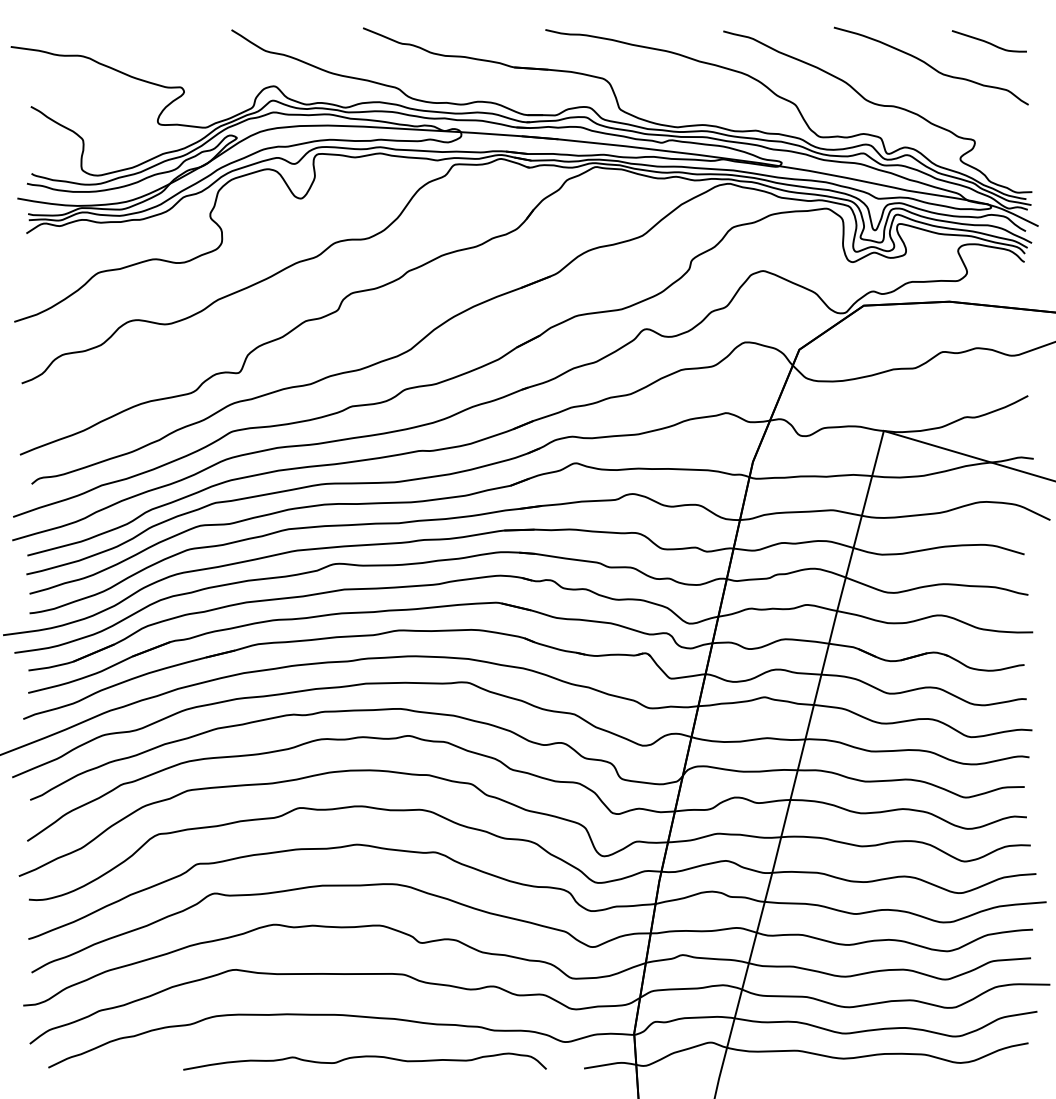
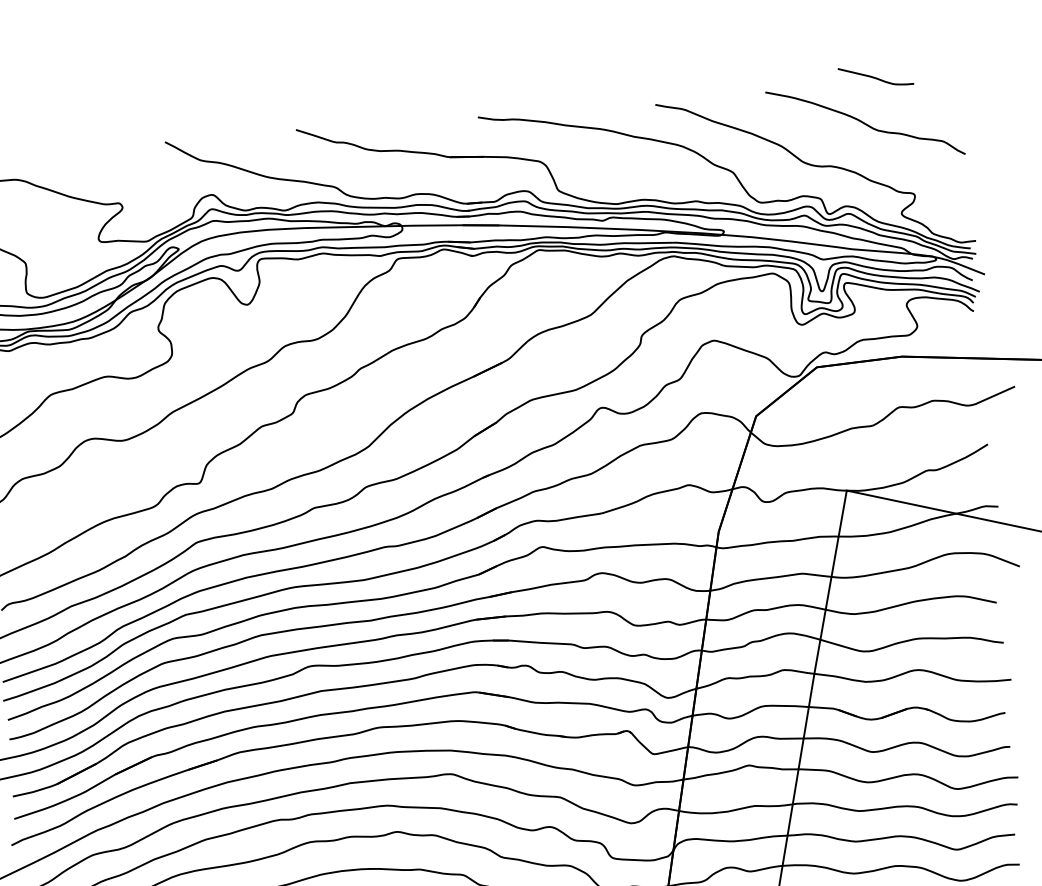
curve: (988, 41) -> (875, 76), moved

